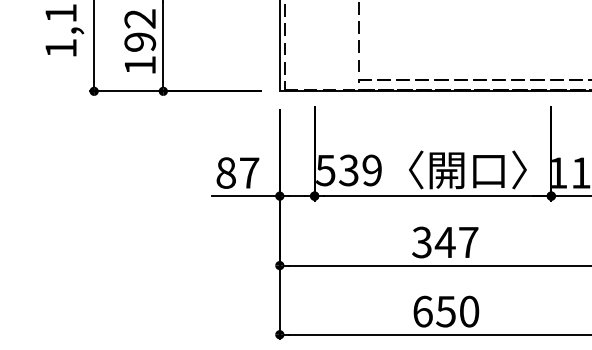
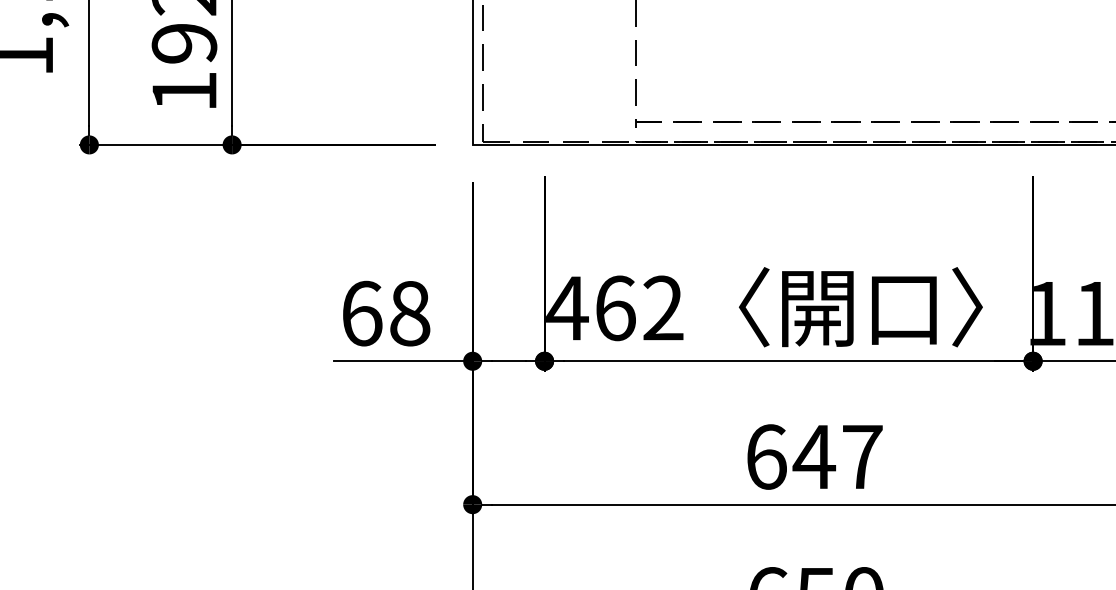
text: (348, 170) -> (614, 308), 539 -> 462
text: (237, 172) -> (385, 312), 87 -> 68
text: (421, 242) -> (765, 456), 347 -> 647

